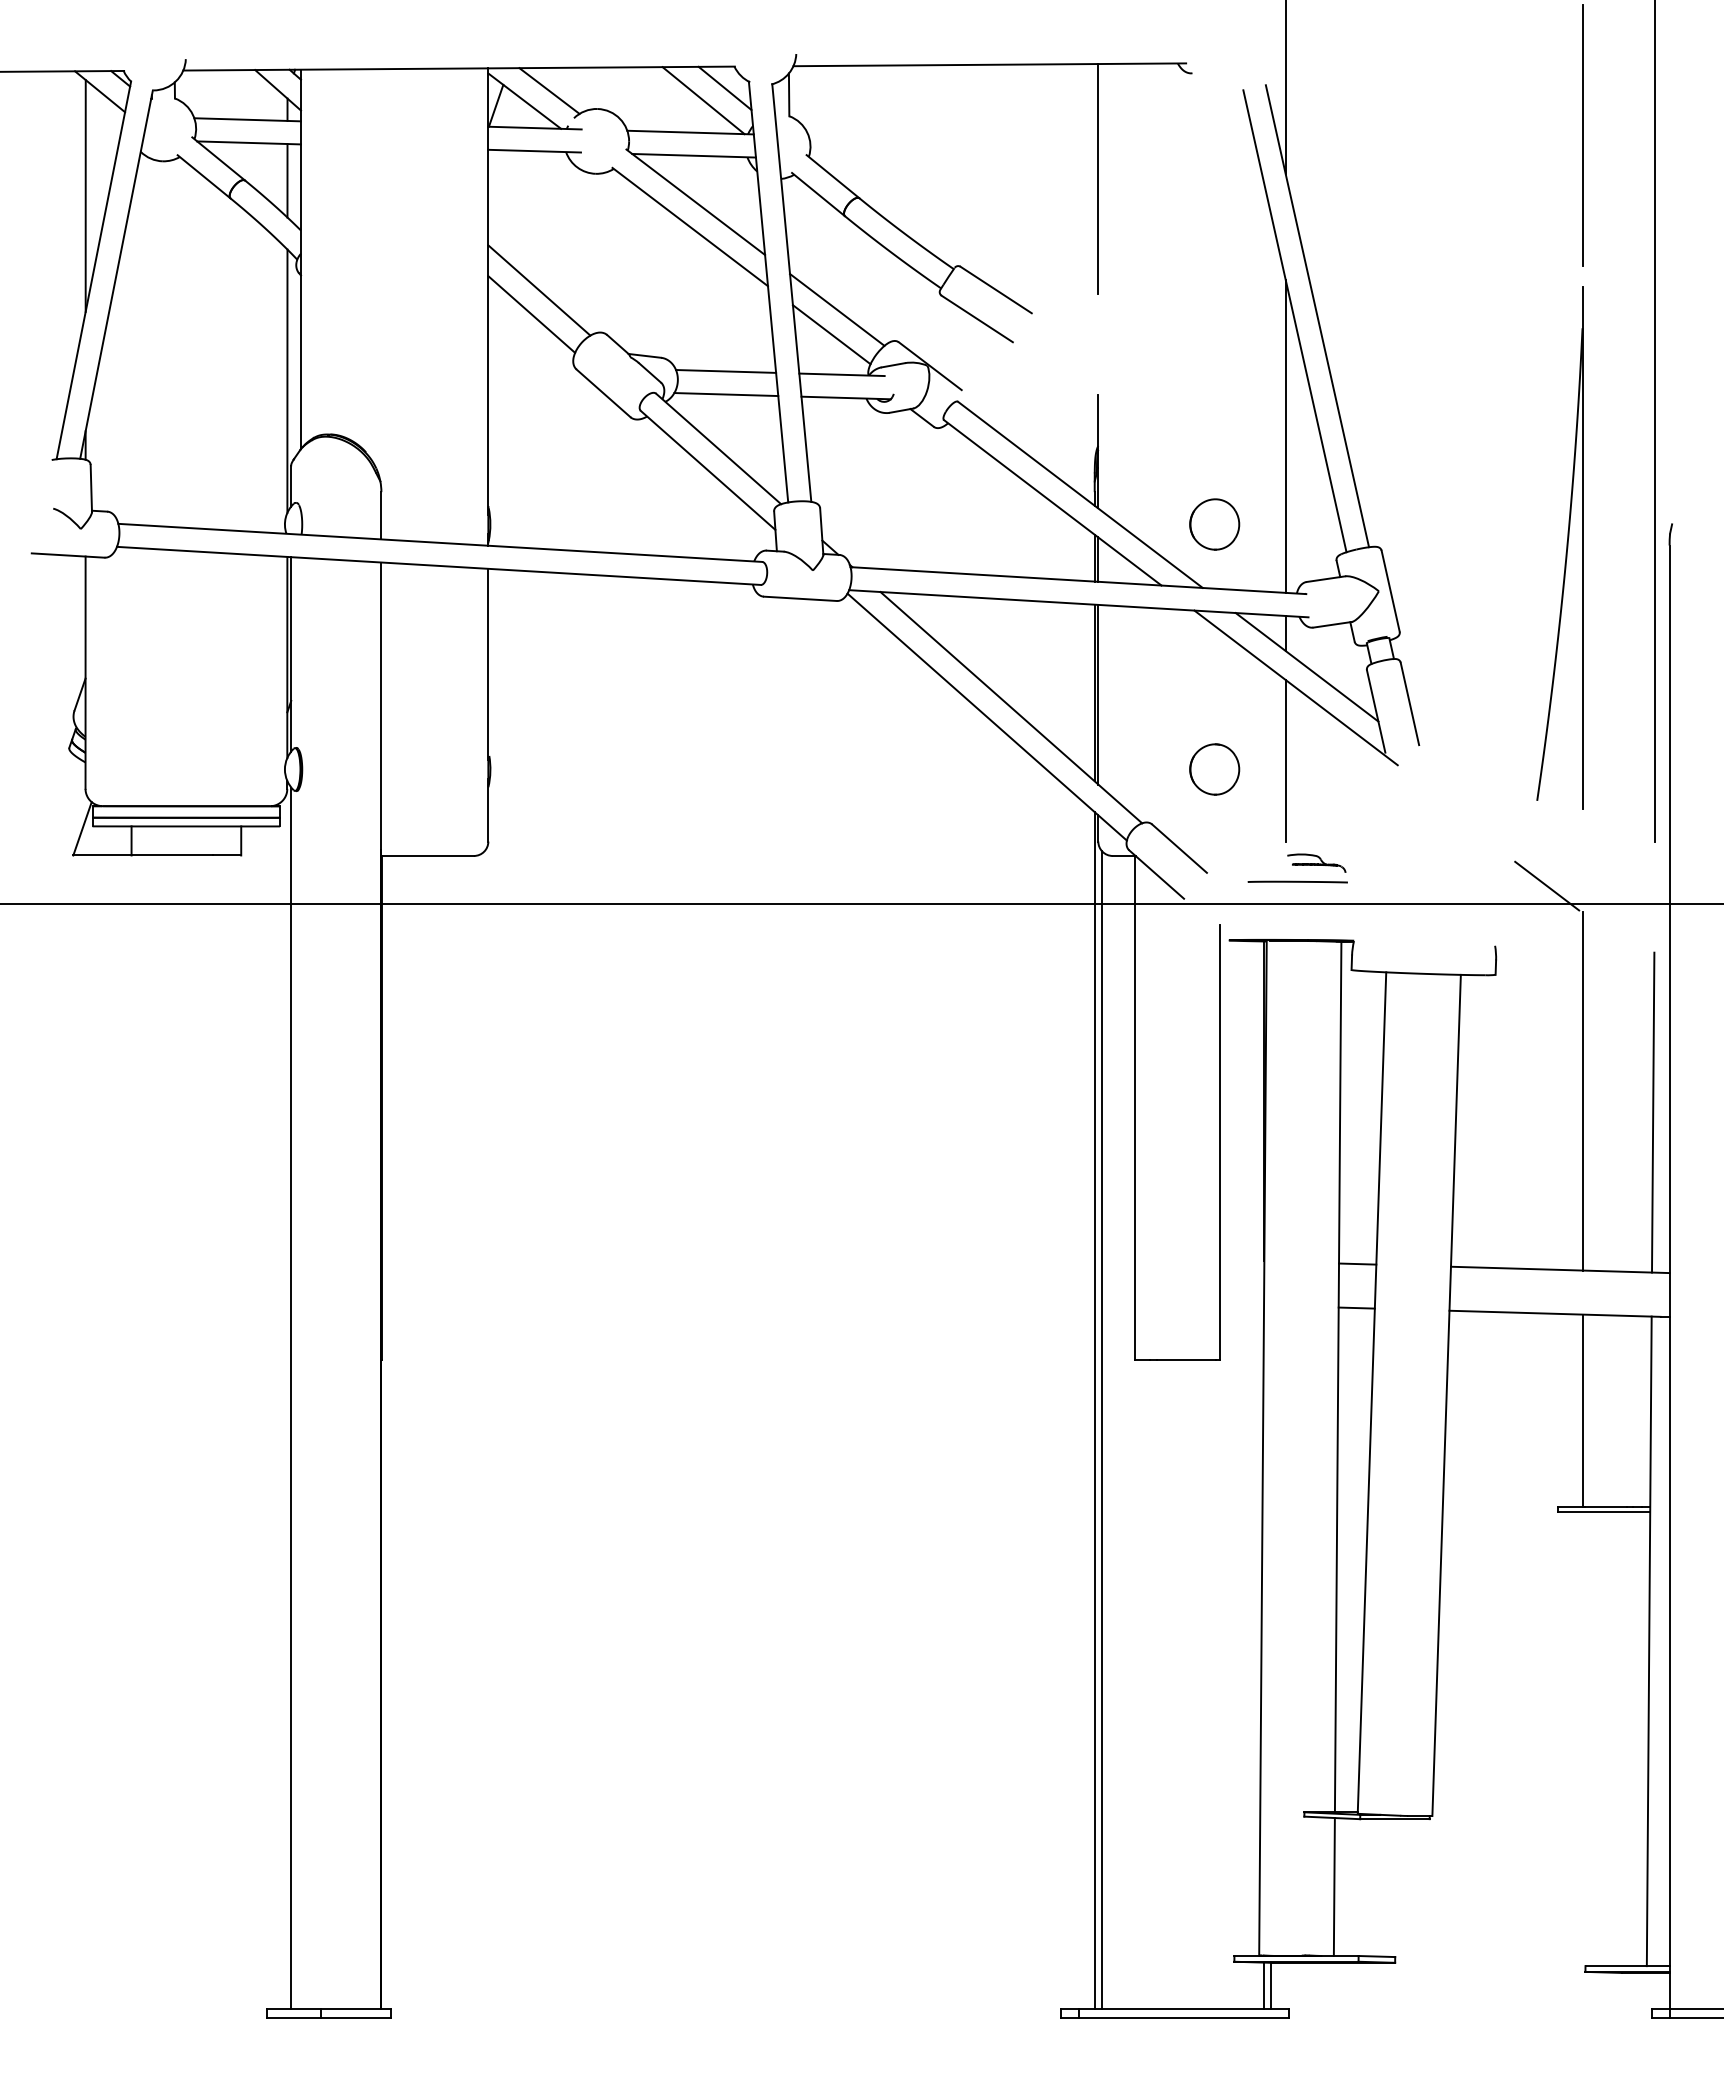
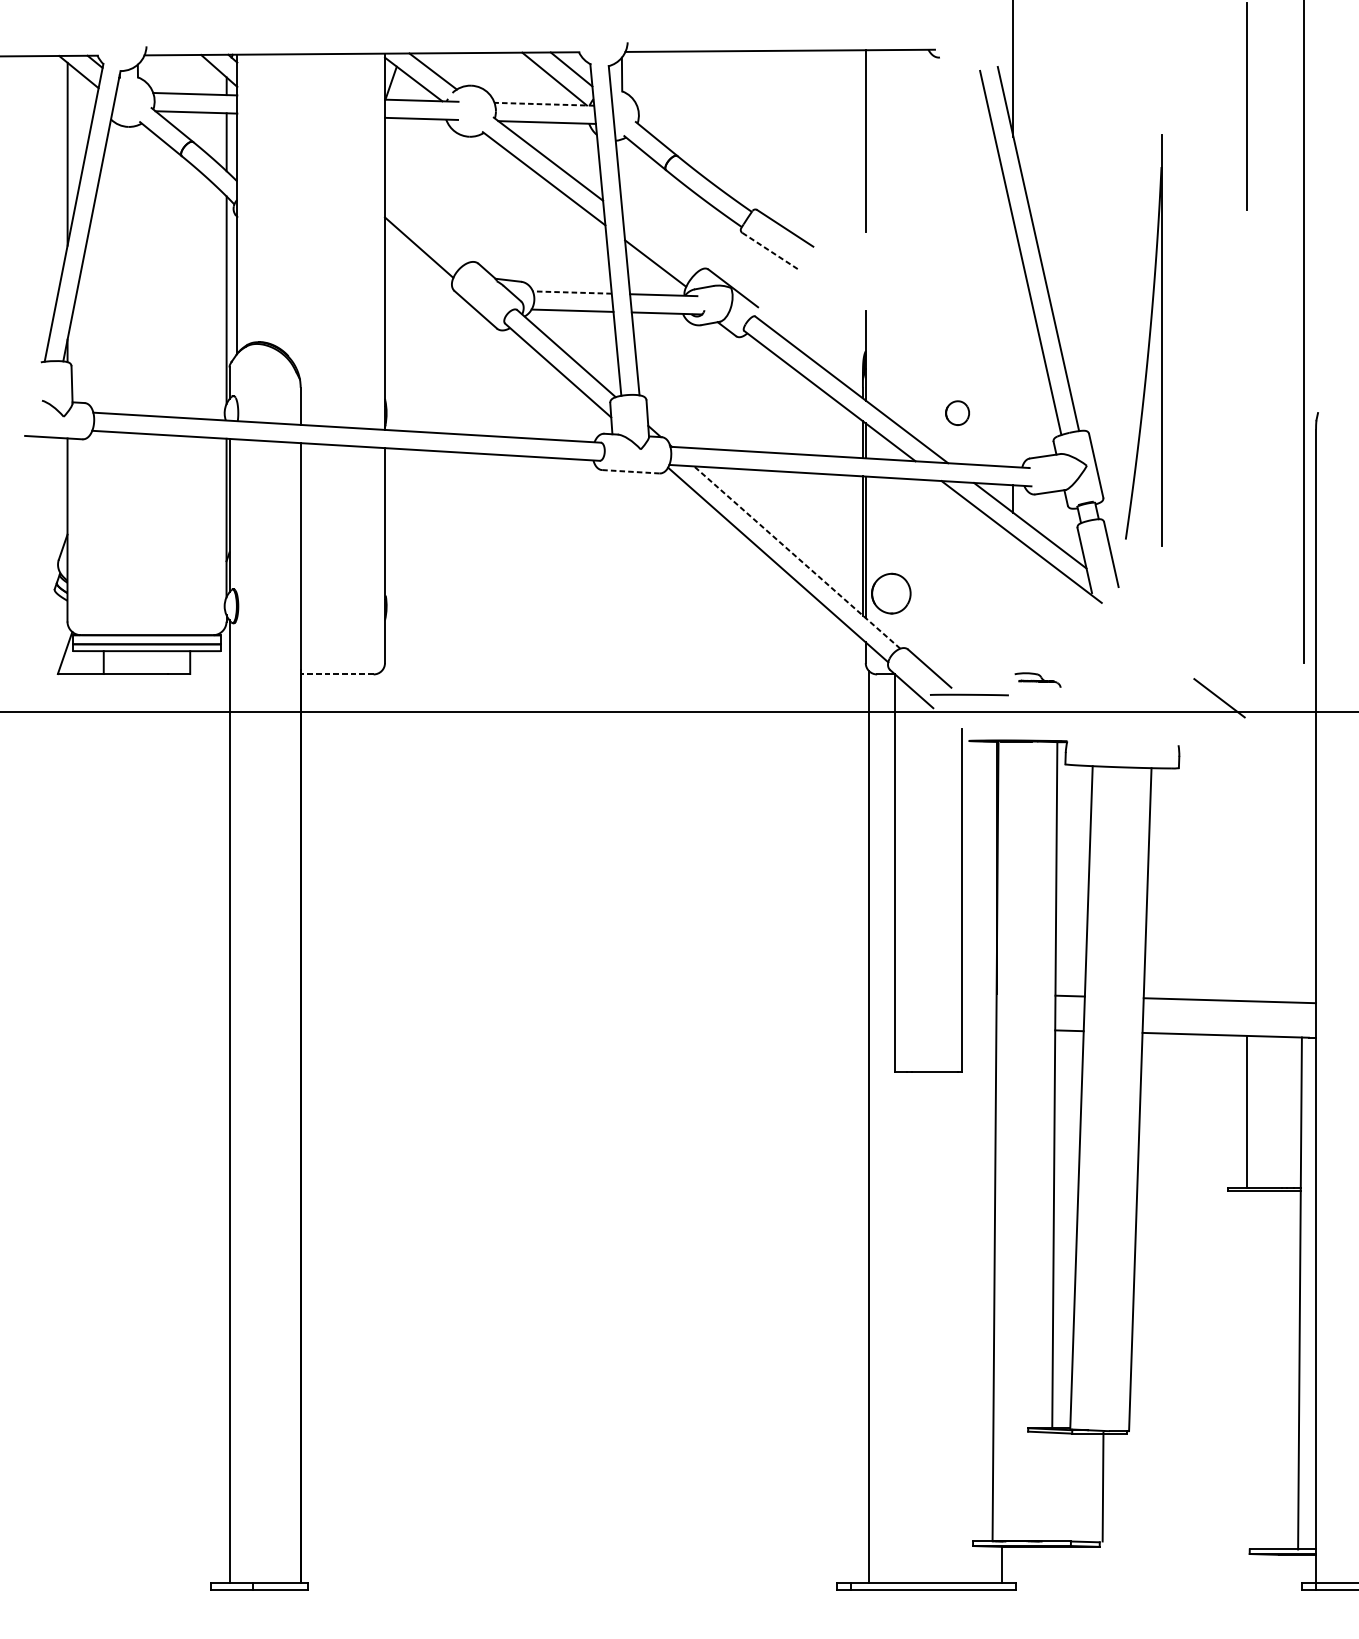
line: (690, 132) -> (544, 104), solid -> dashed
line: (539, 290) -> (425, 228), removed
line: (837, 309) -> (660, 243), removed
line: (977, 318) -> (770, 250), solid -> dashed
line: (725, 371) -> (571, 292), solid -> dashed
line: (1285, 435) -> (1013, 343), removed
part: (1214, 524) -> (957, 413), size x0.6
part: (1566, 547) -> (1148, 339), moved
line: (800, 598) -> (631, 471), solid -> dashed
line: (1011, 707) -> (797, 557), solid -> dashed
line: (1285, 760) -> (1013, 599), removed
part: (1214, 769) -> (891, 593), moved
line: (427, 855) -> (337, 674), solid -> dashed
line: (1297, 881) -> (969, 694), moved
line: (1582, 1090) -> (1247, 859), removed
line: (1653, 1112) -> (1303, 876), removed
line: (1094, 1410) -> (862, 1111), removed
line: (1333, 1887) -> (1102, 1487), moved
line: (1264, 1985) -> (996, 1564), removed

